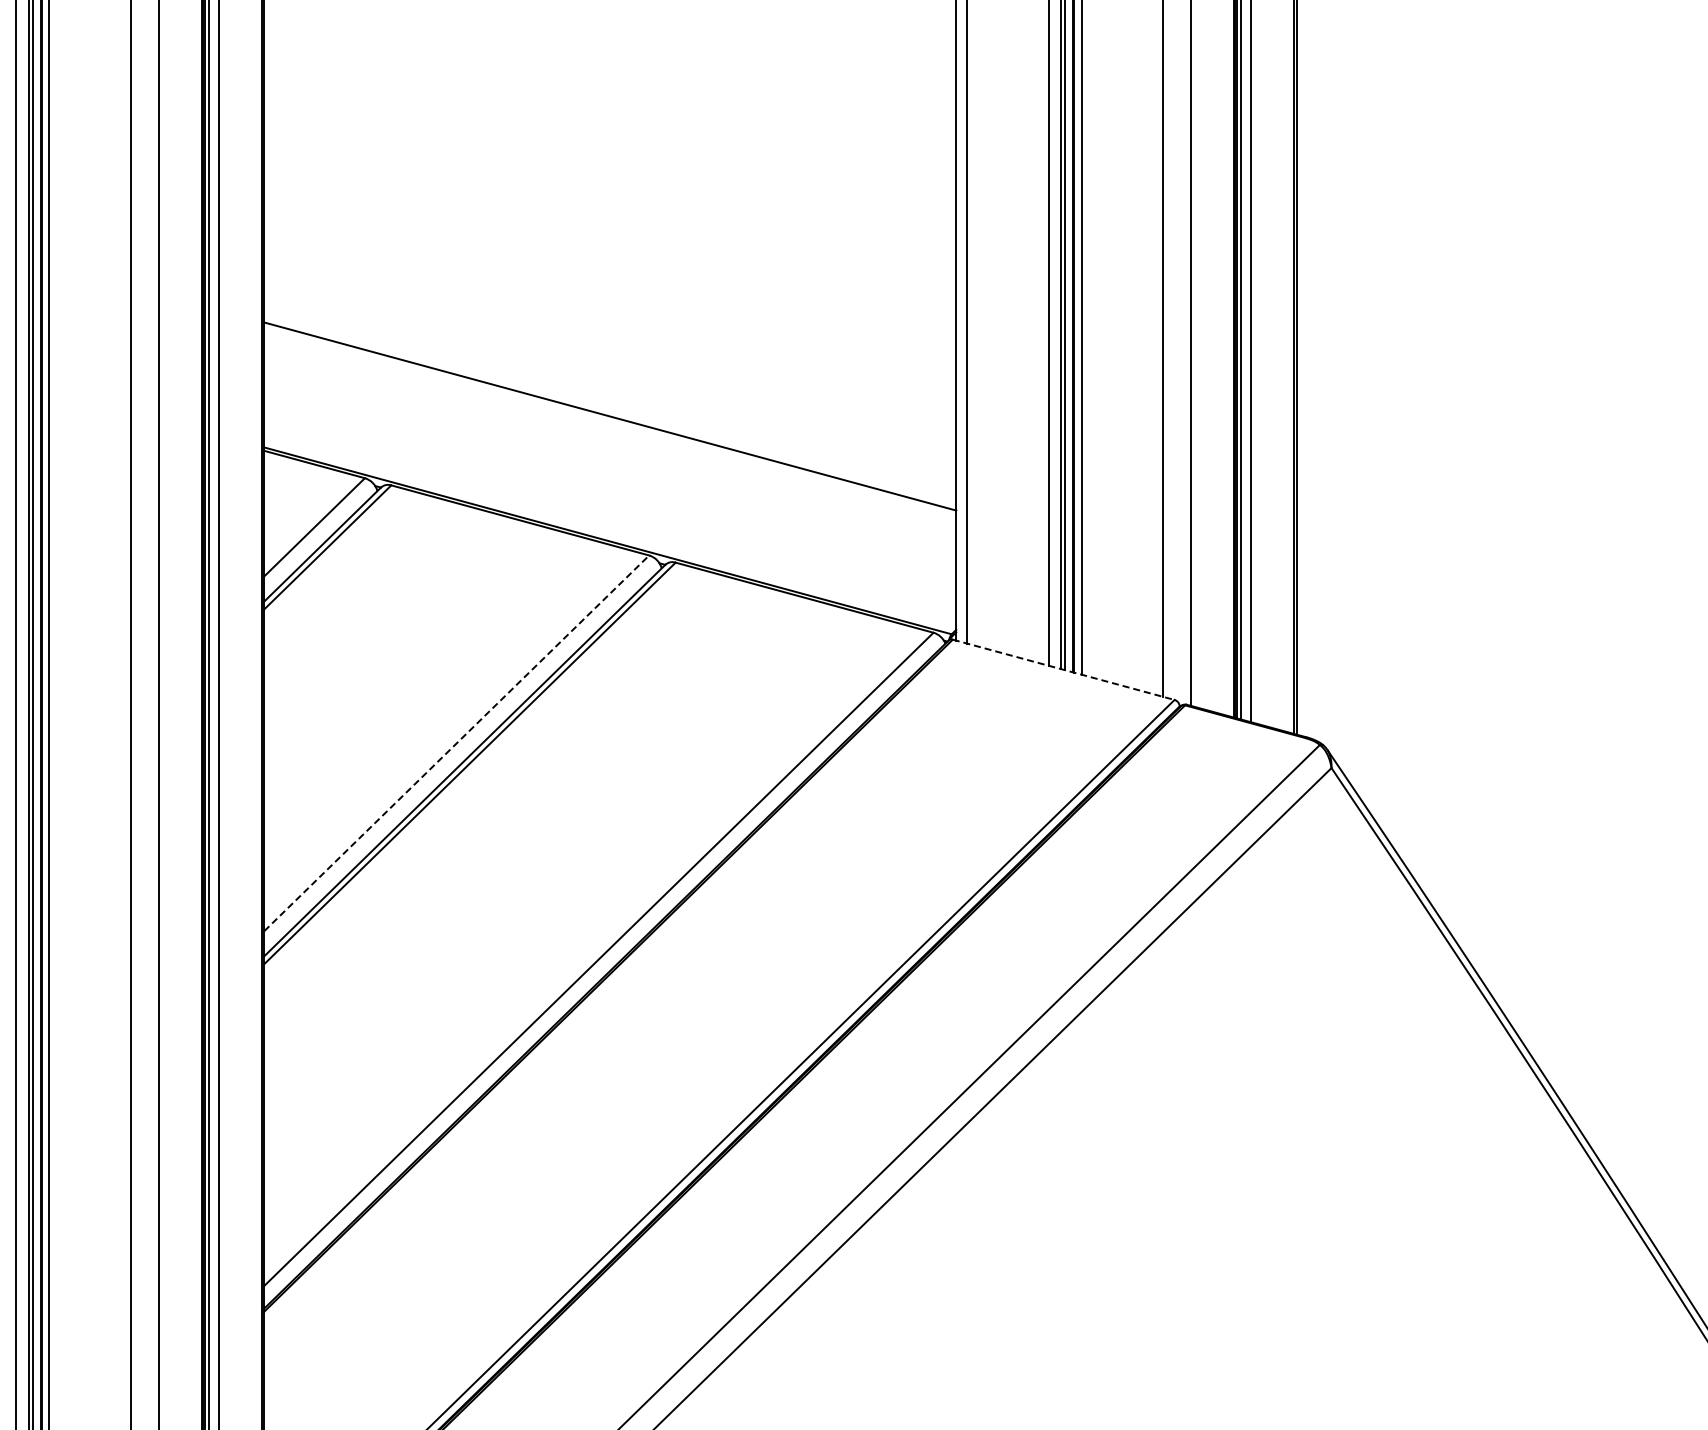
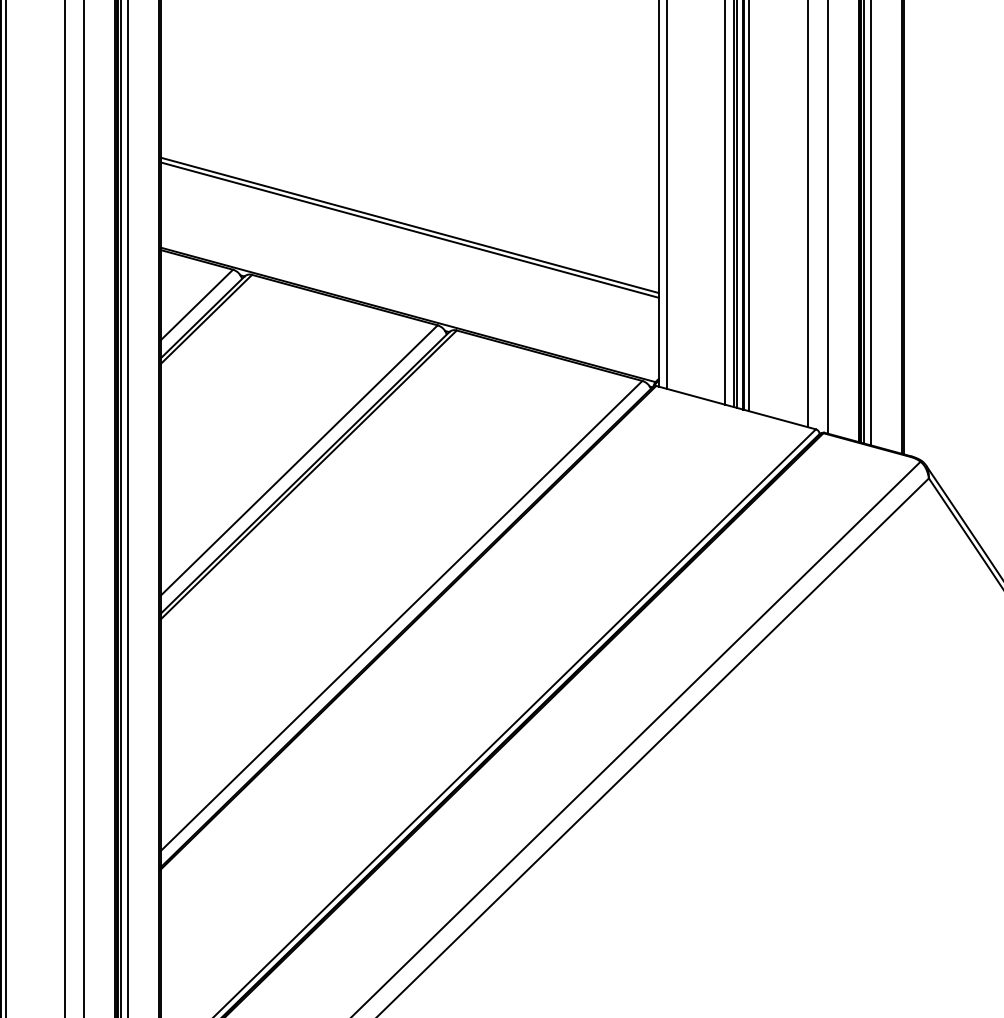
line: (610, 423) -> (409, 230), added
line: (1063, 669) -> (735, 407), dashed -> solid
line: (456, 743) -> (298, 460), dashed -> solid

